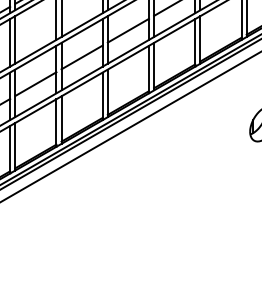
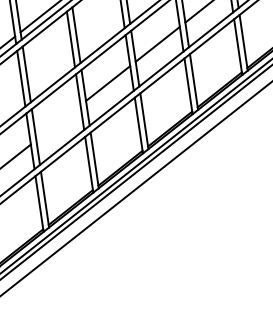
line: (35, 84) -> (58, 123), removed

